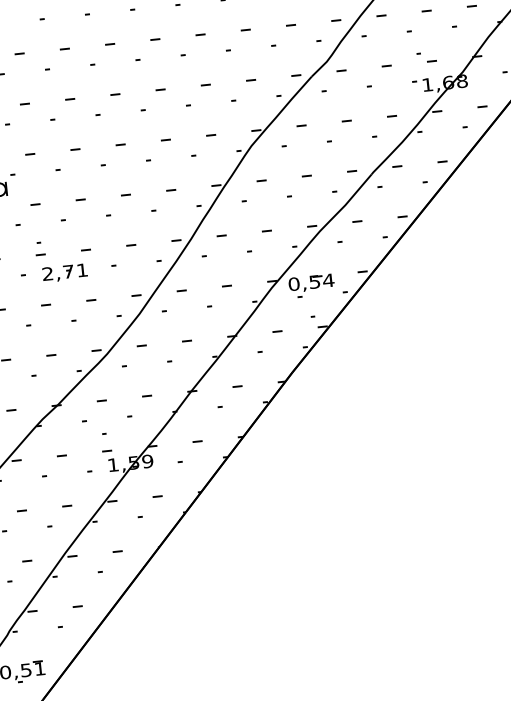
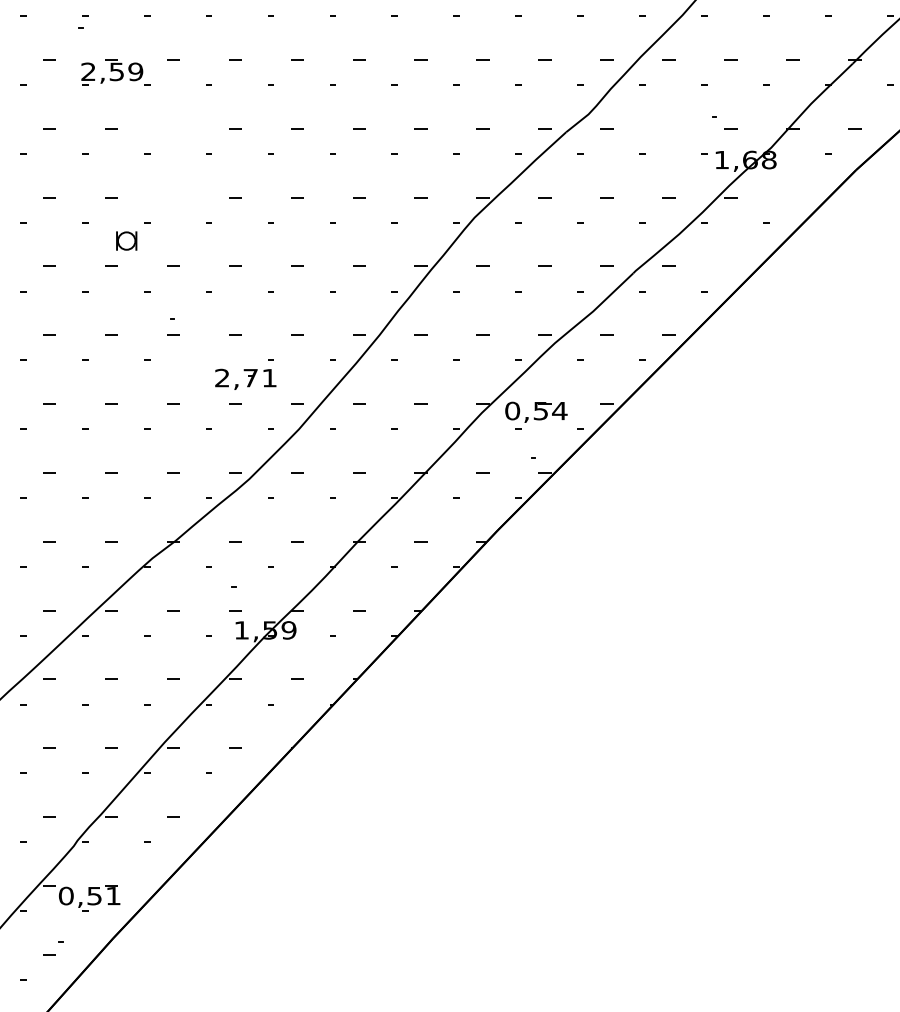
line: (386, 65) -> (668, 128), removed
line: (24, 103) -> (173, 128), removed
line: (482, 106) -> (792, 197), removed
line: (30, 154) -> (173, 197), removed
line: (442, 161) -> (730, 265), removed
part: (64, 272) -> (245, 378), moved

